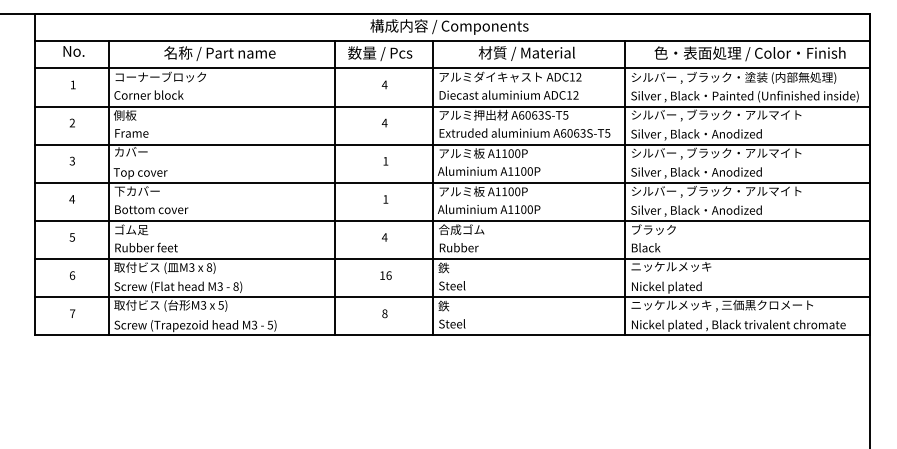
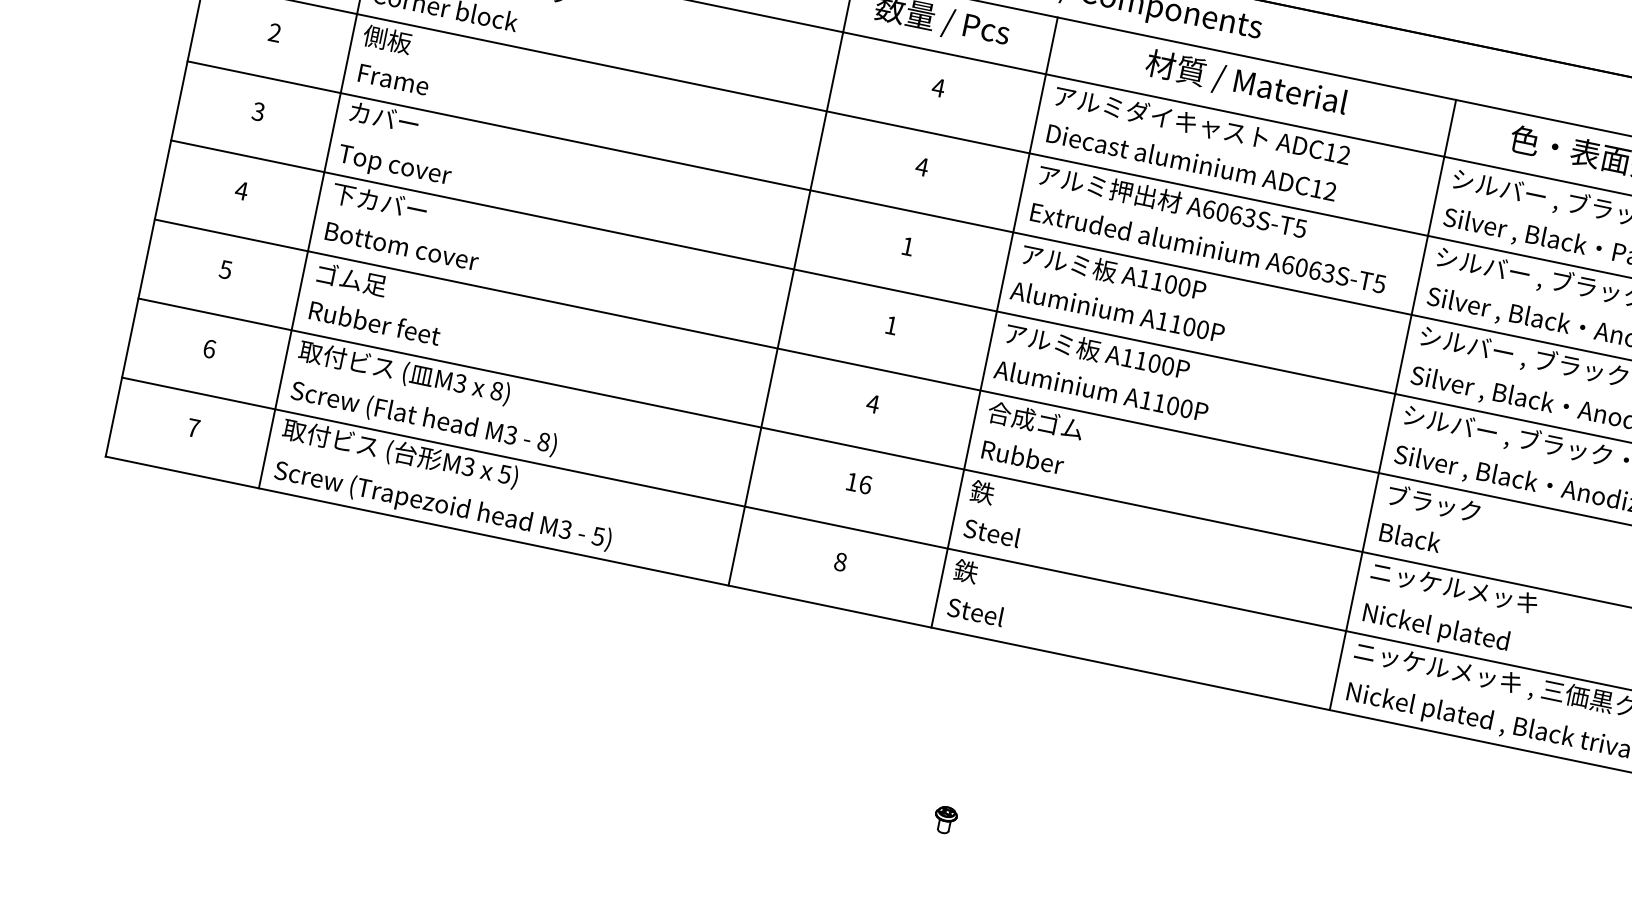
part: (457, 423) -> (943, 820), added

